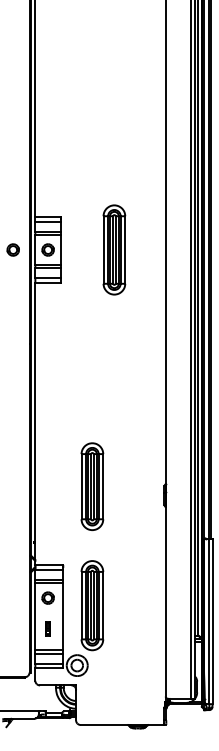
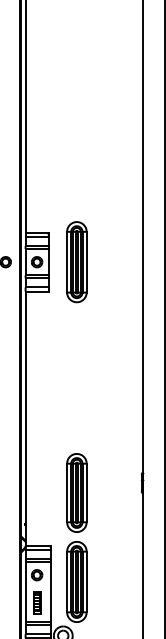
part: (114, 249) -> (76, 261), moved
part: (92, 486) -> (76, 492), moved
part: (47, 628) -> (36, 602), size x1.67

